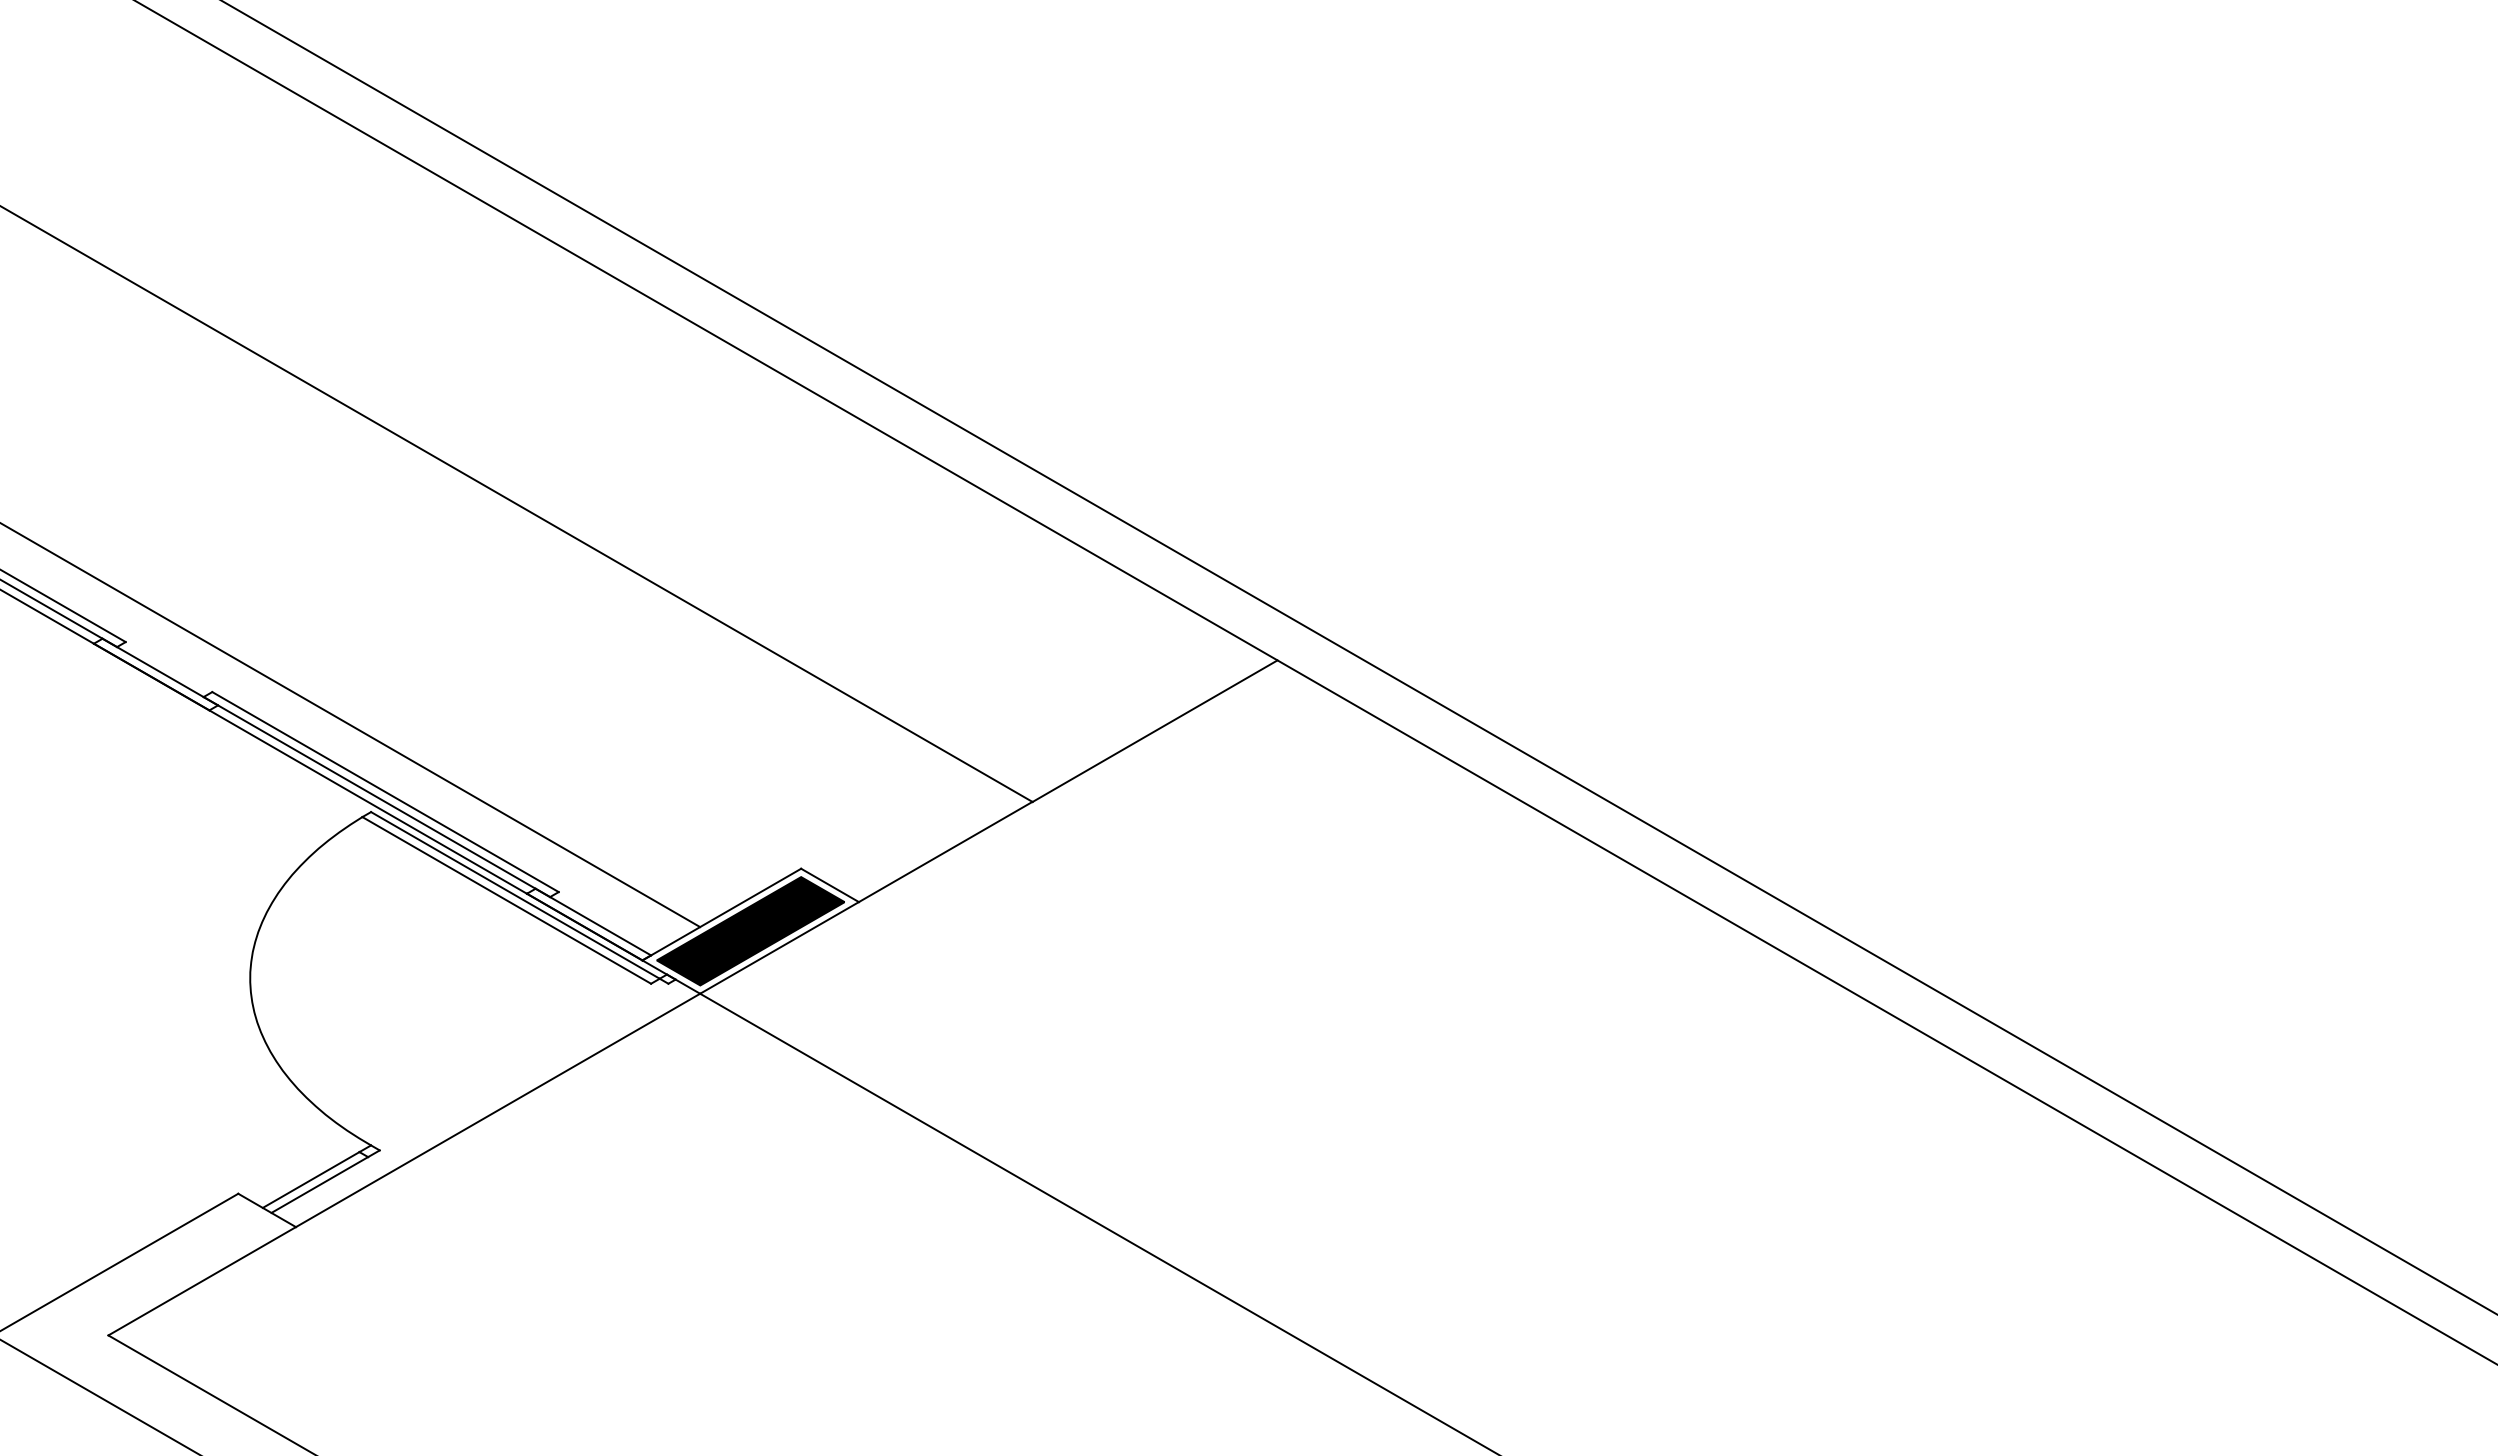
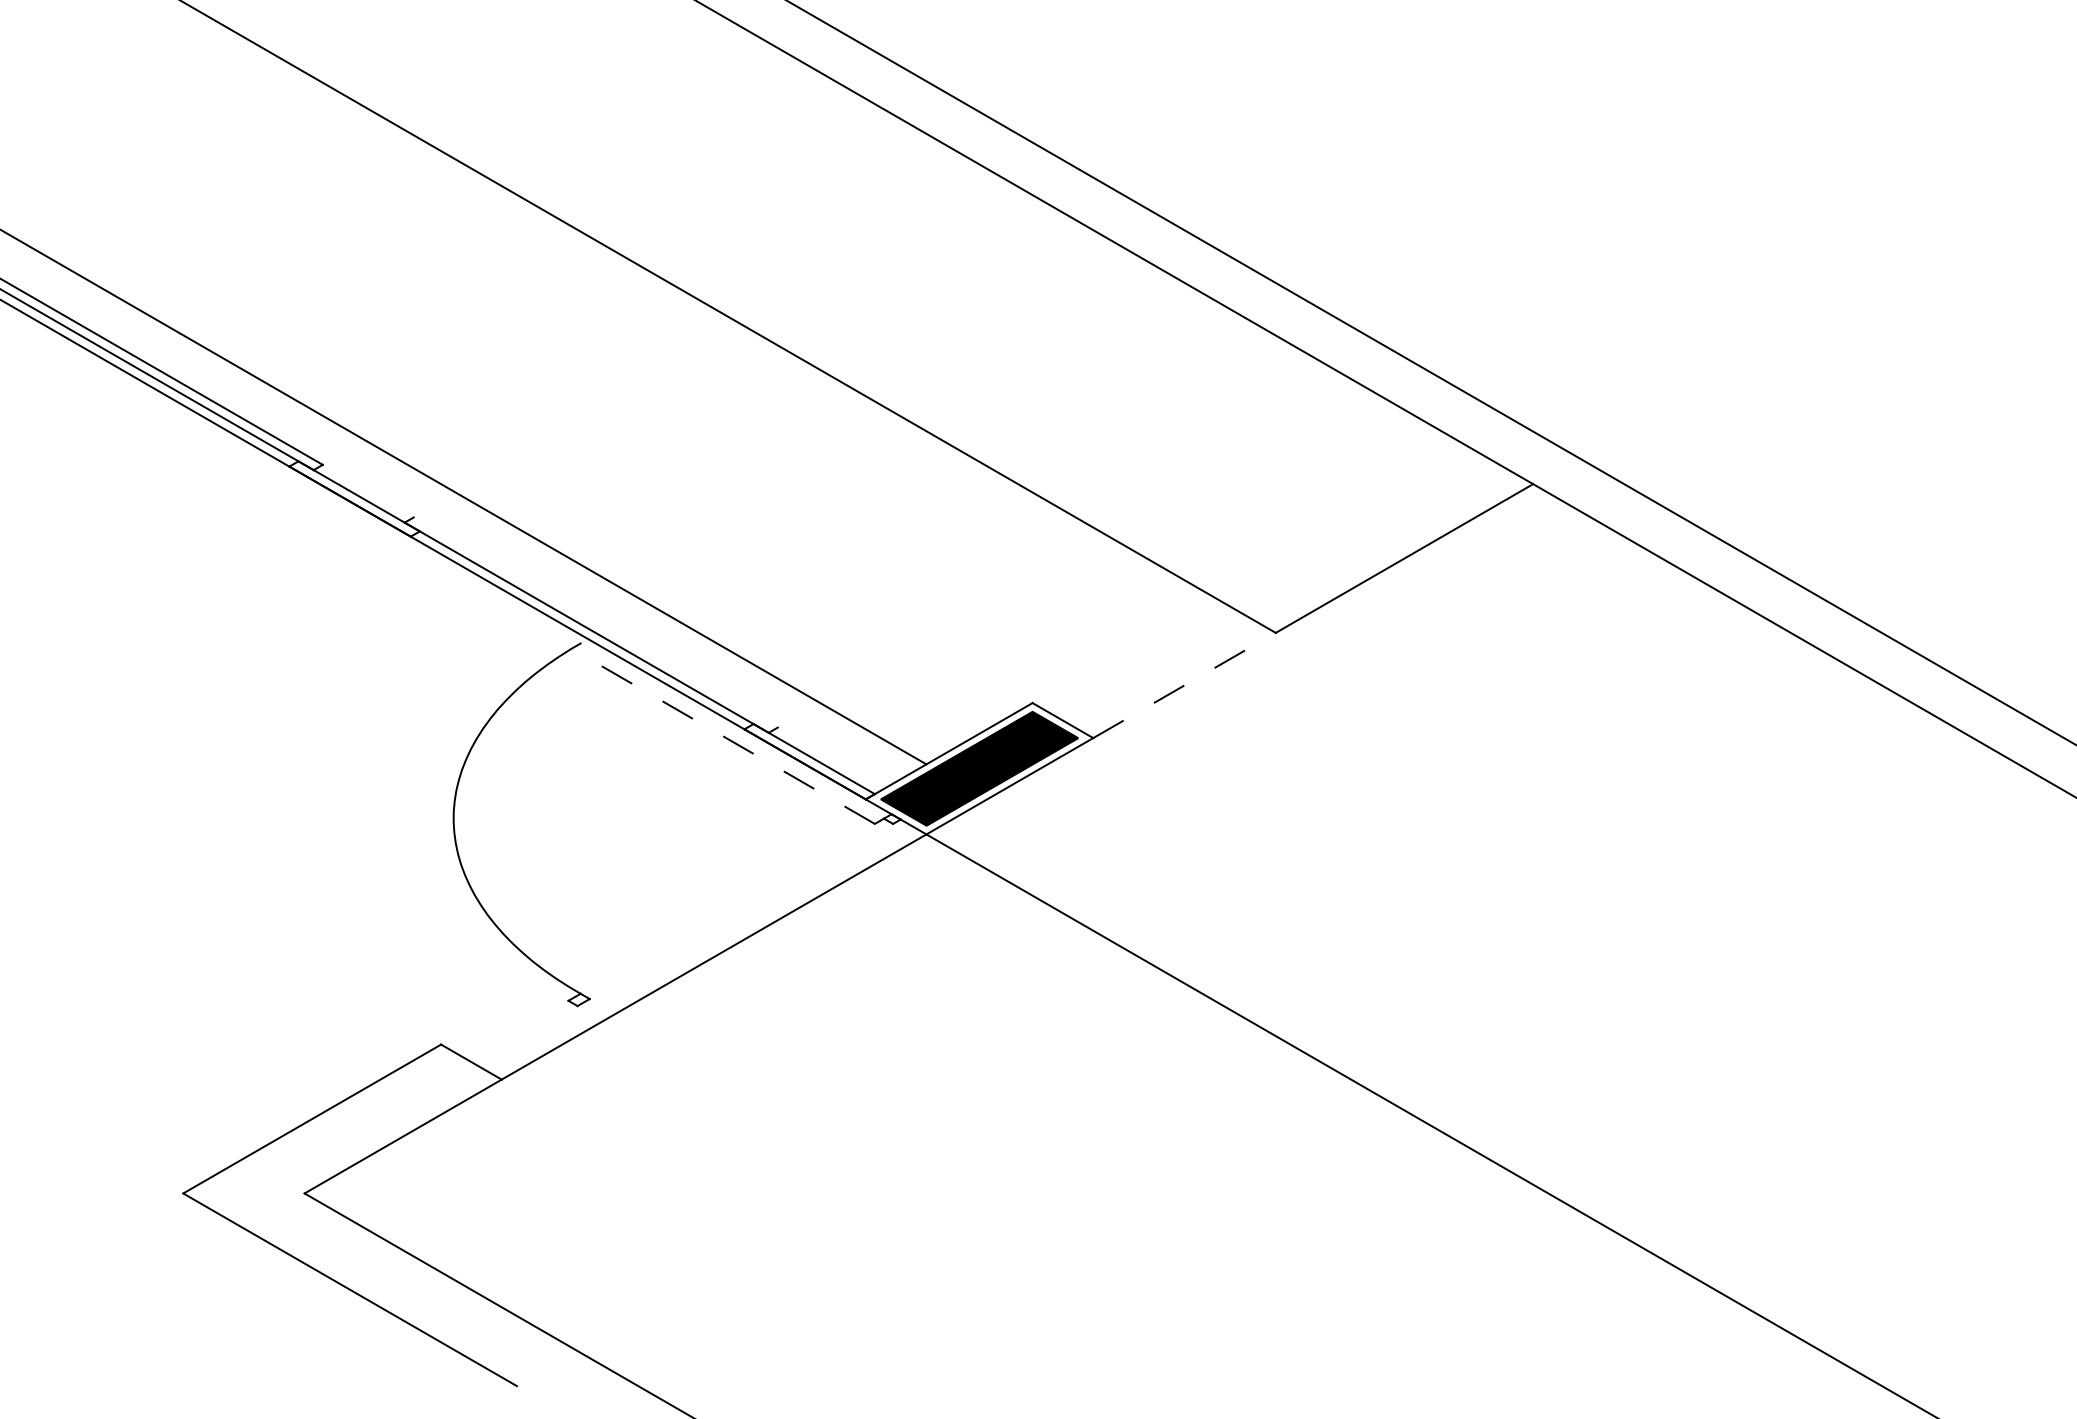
line: (385, 792) -> (595, 622), removed
line: (946, 851) -> (1185, 684), solid -> dashed
line: (515, 895) -> (732, 731), removed
line: (506, 900) -> (722, 736), solid -> dashed
line: (310, 1179) -> (516, 1029), removed
line: (319, 1184) -> (526, 1034), removed

